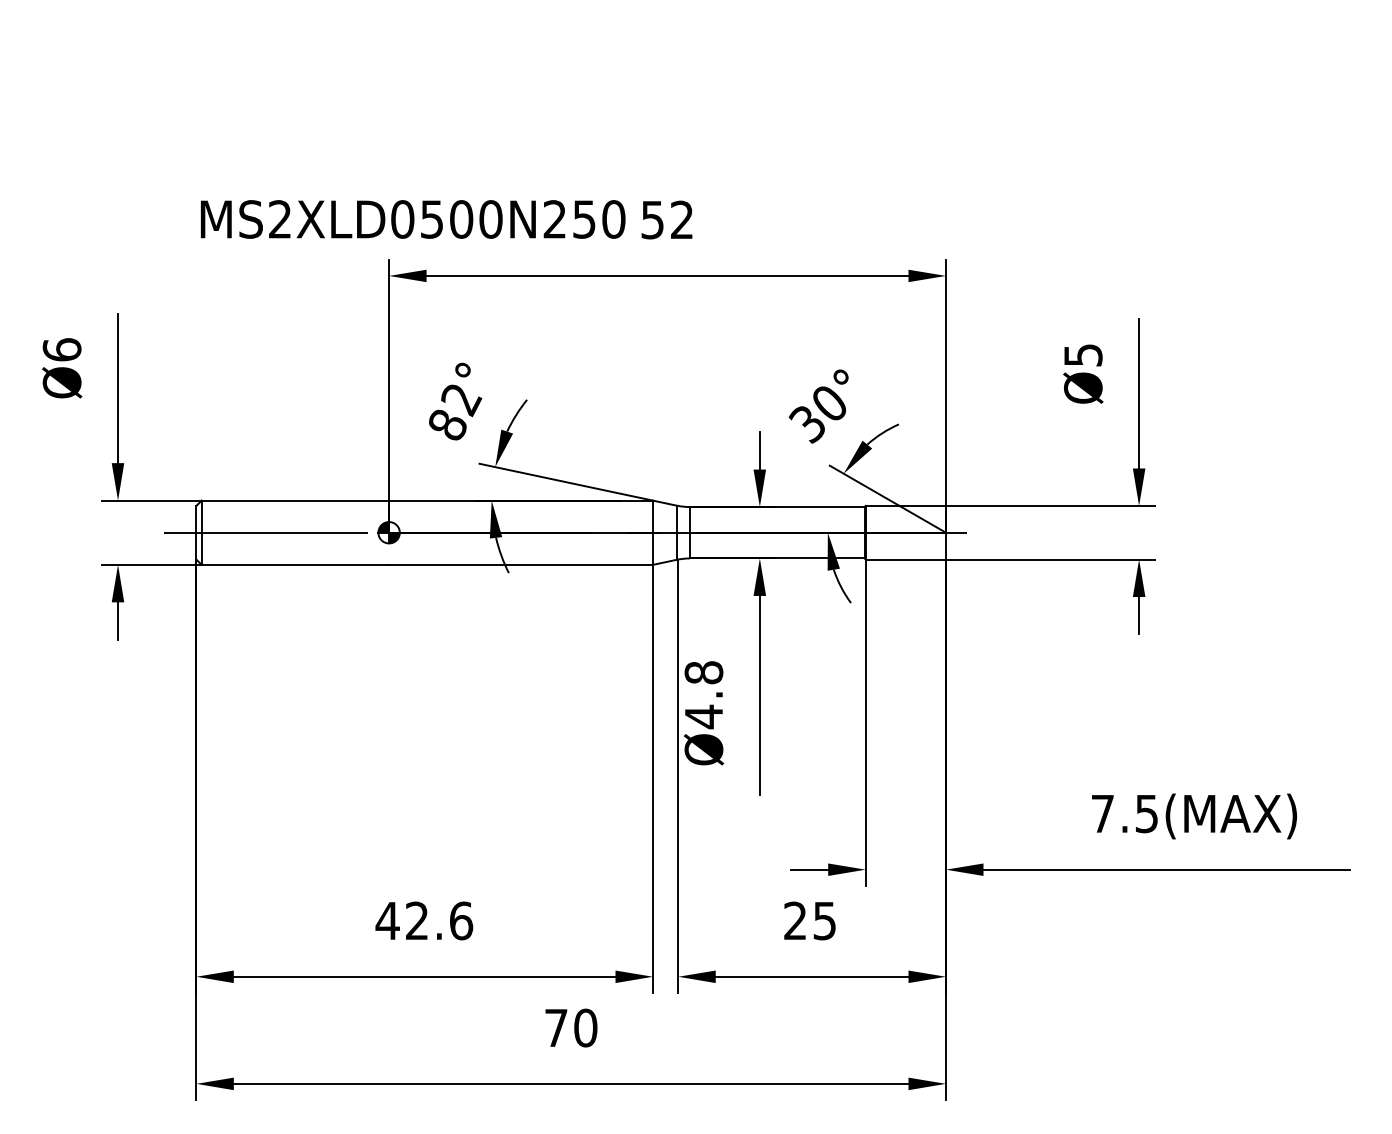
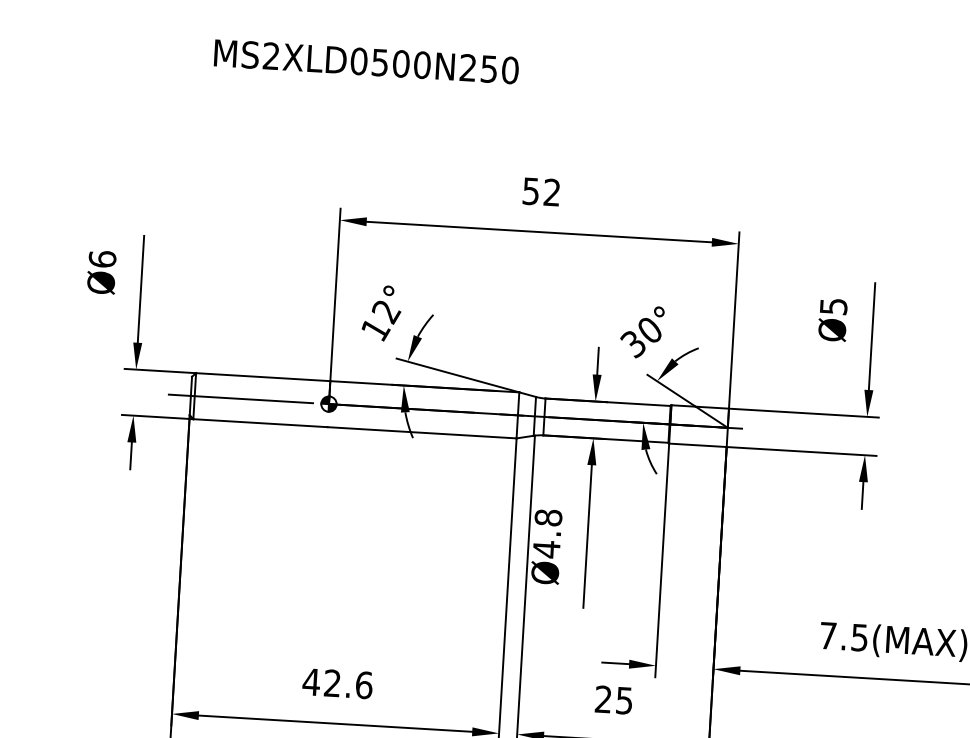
text: (413, 219) -> (366, 61), moved
text: (448, 425) -> (376, 329), 82° -> 12°

